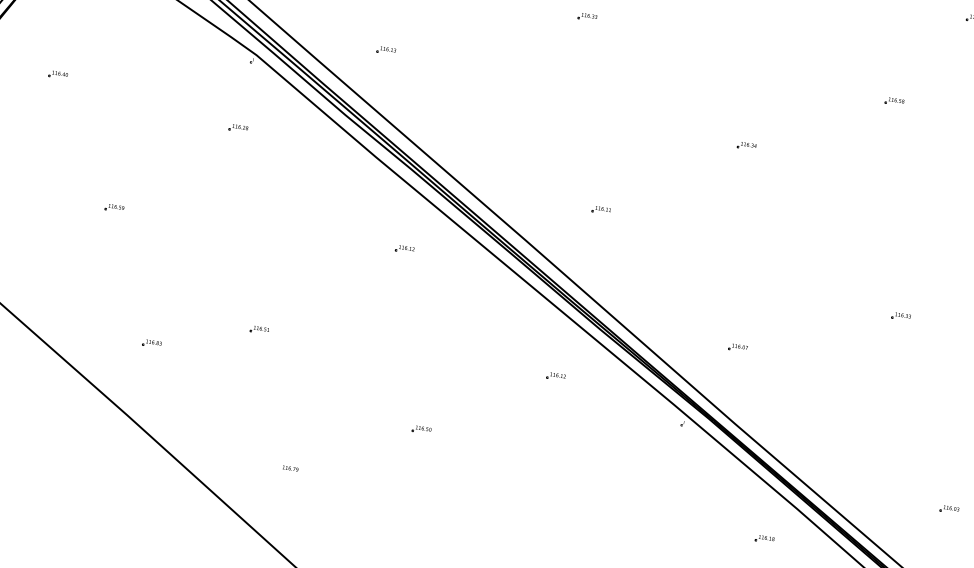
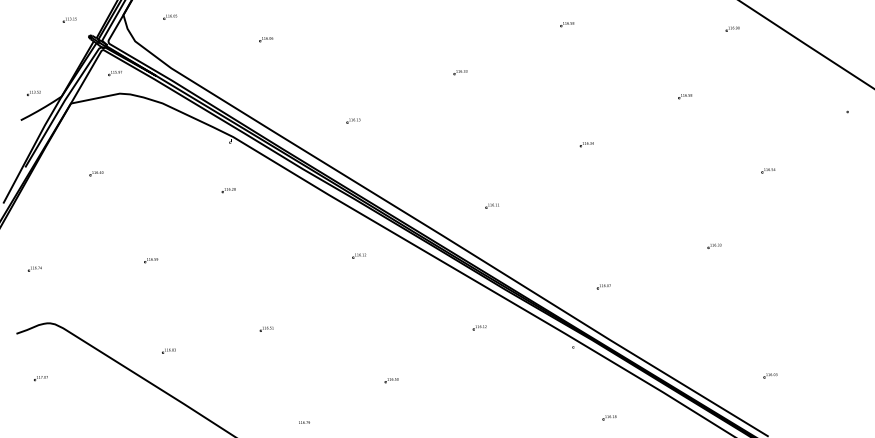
part: (386, 49) -> (353, 120), moved
part: (151, 342) -> (168, 350), moved
part: (764, 538) -> (609, 417), moved

